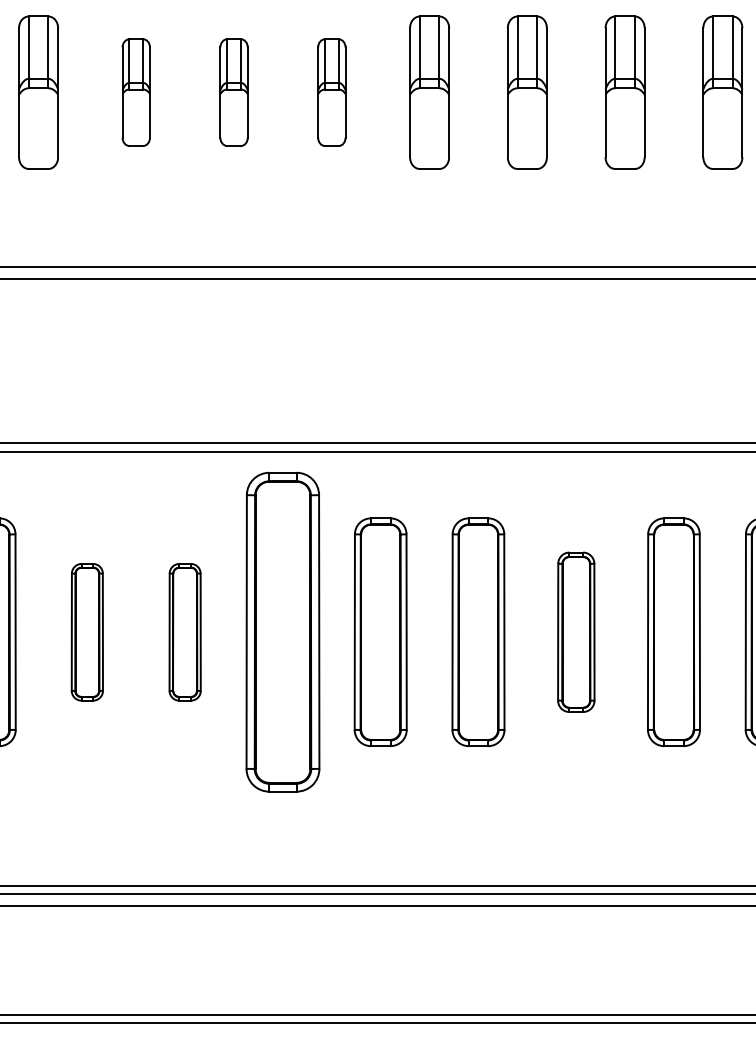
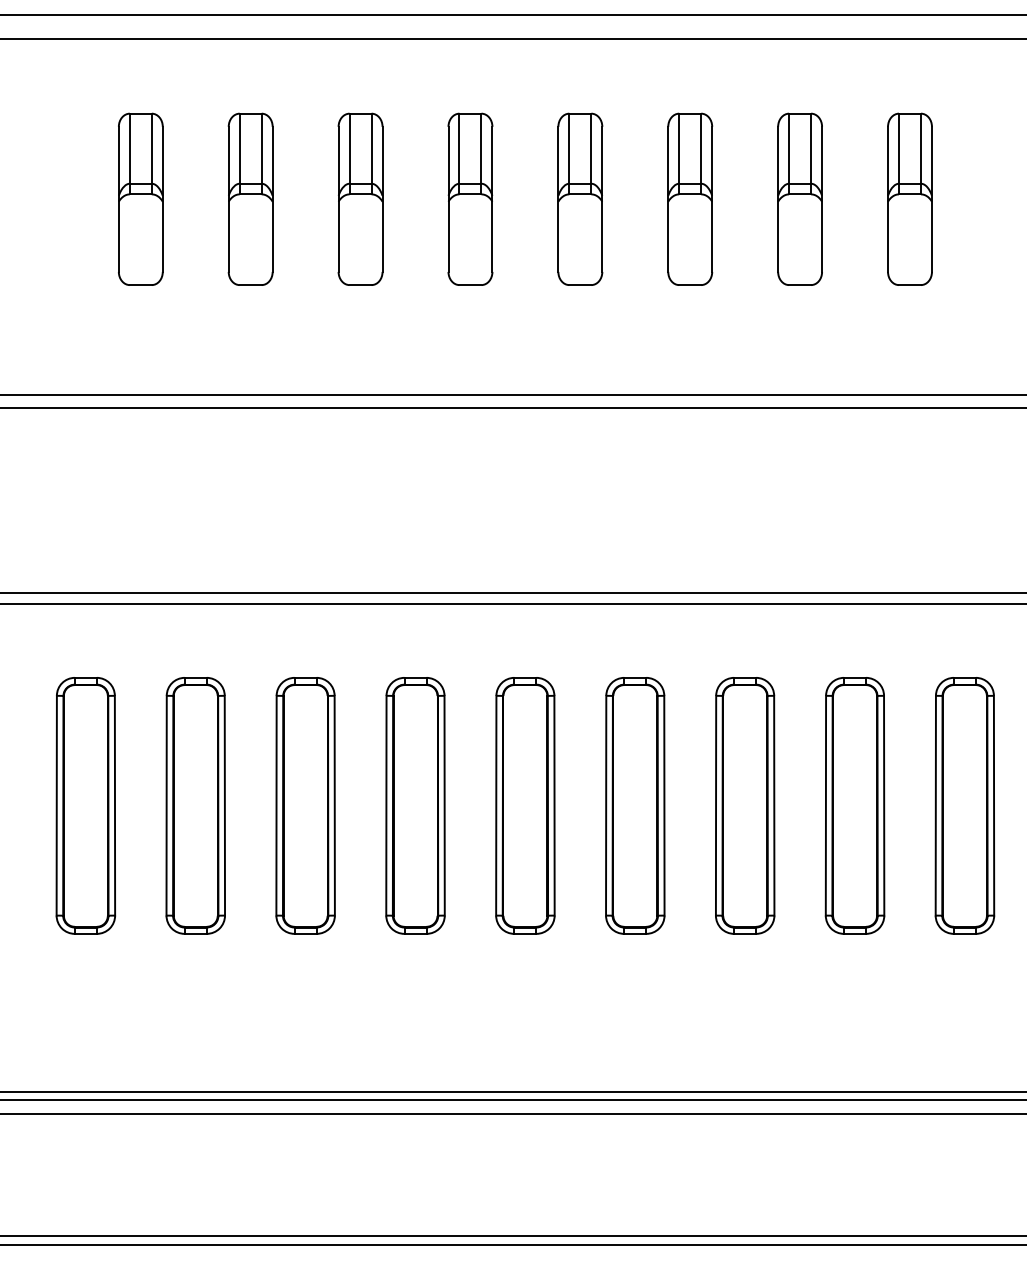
part: (136, 91) -> (250, 198), size x1.43
part: (234, 91) -> (360, 198), size x1.43
part: (331, 91) -> (470, 198), size x1.43
part: (87, 631) -> (195, 805), size x1.67
part: (185, 631) -> (305, 805), size x1.67
part: (282, 631) -> (415, 805), size x0.71
part: (576, 631) -> (745, 805), size x1.43

